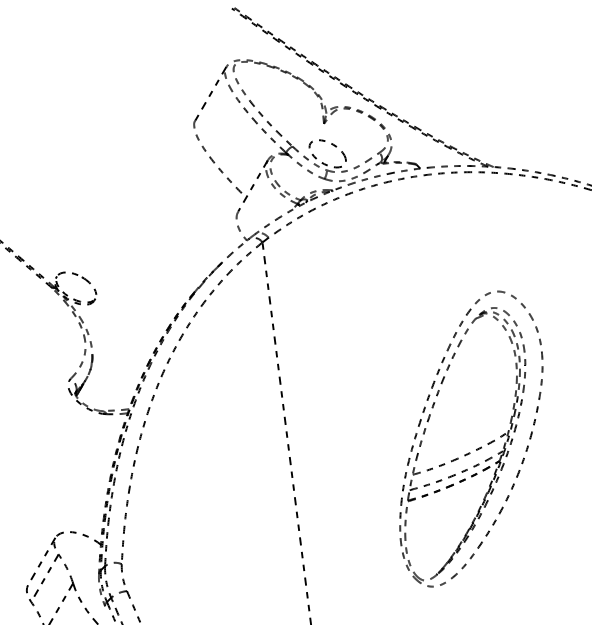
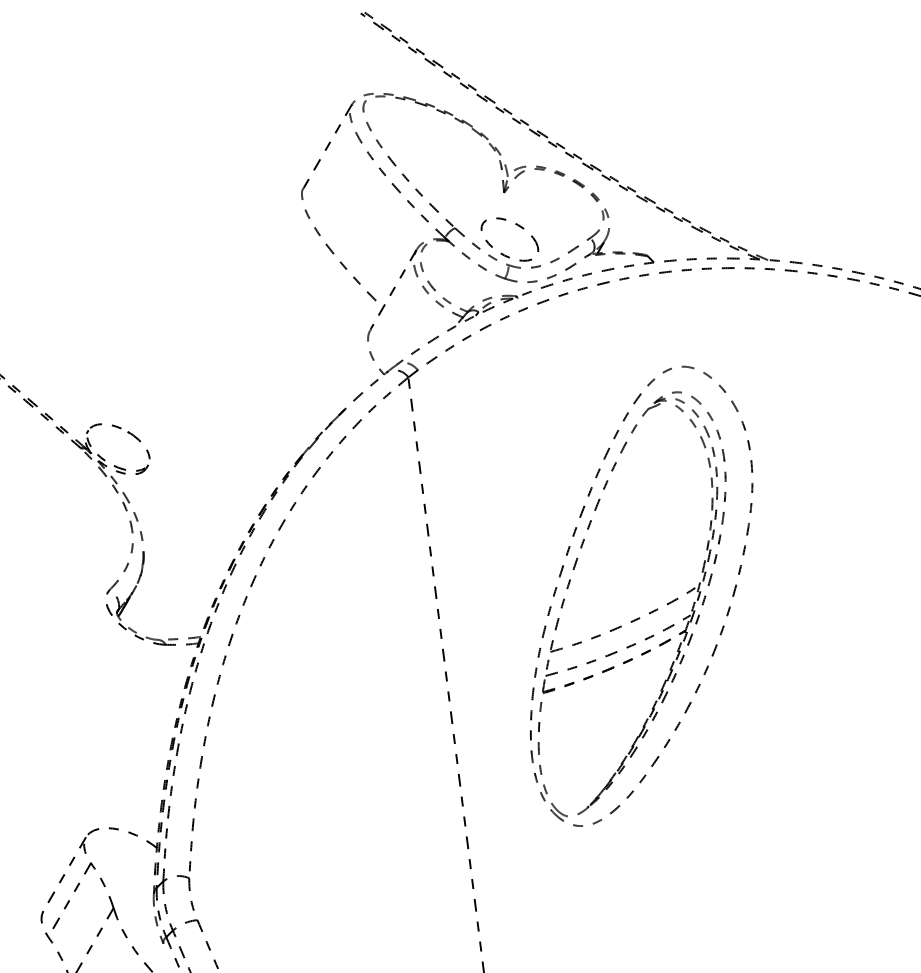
part: (477, 448) -> (651, 611), moved

